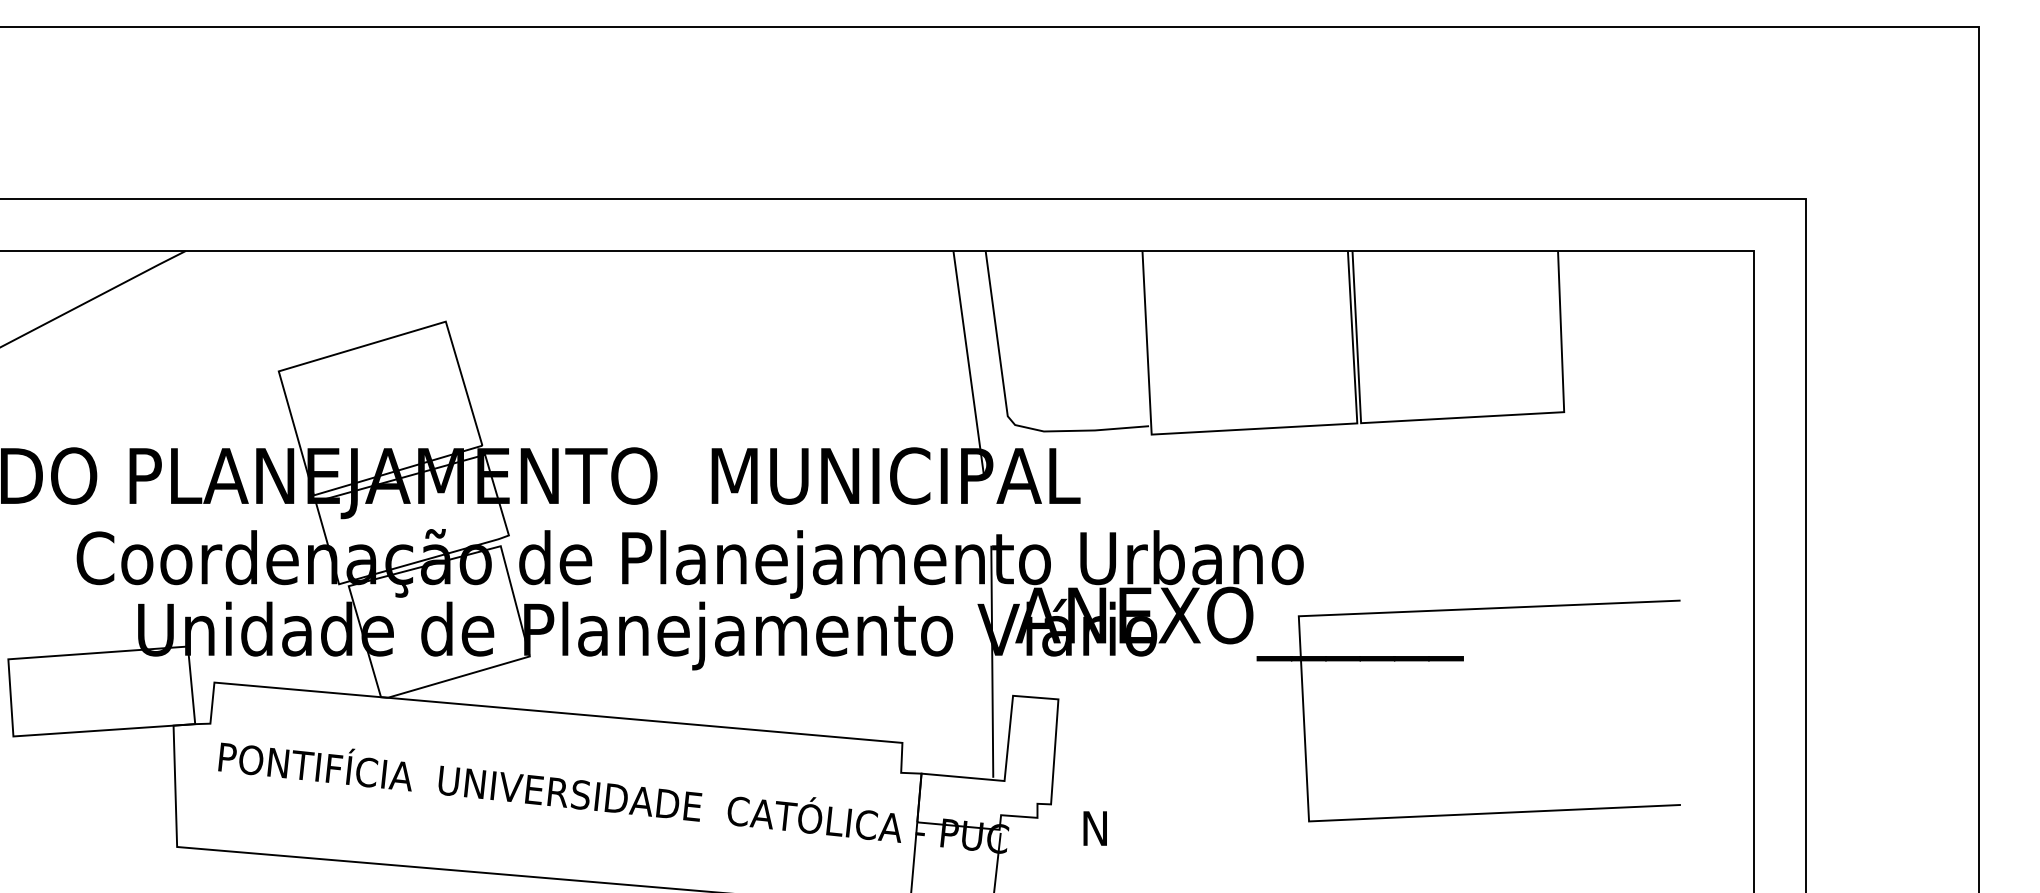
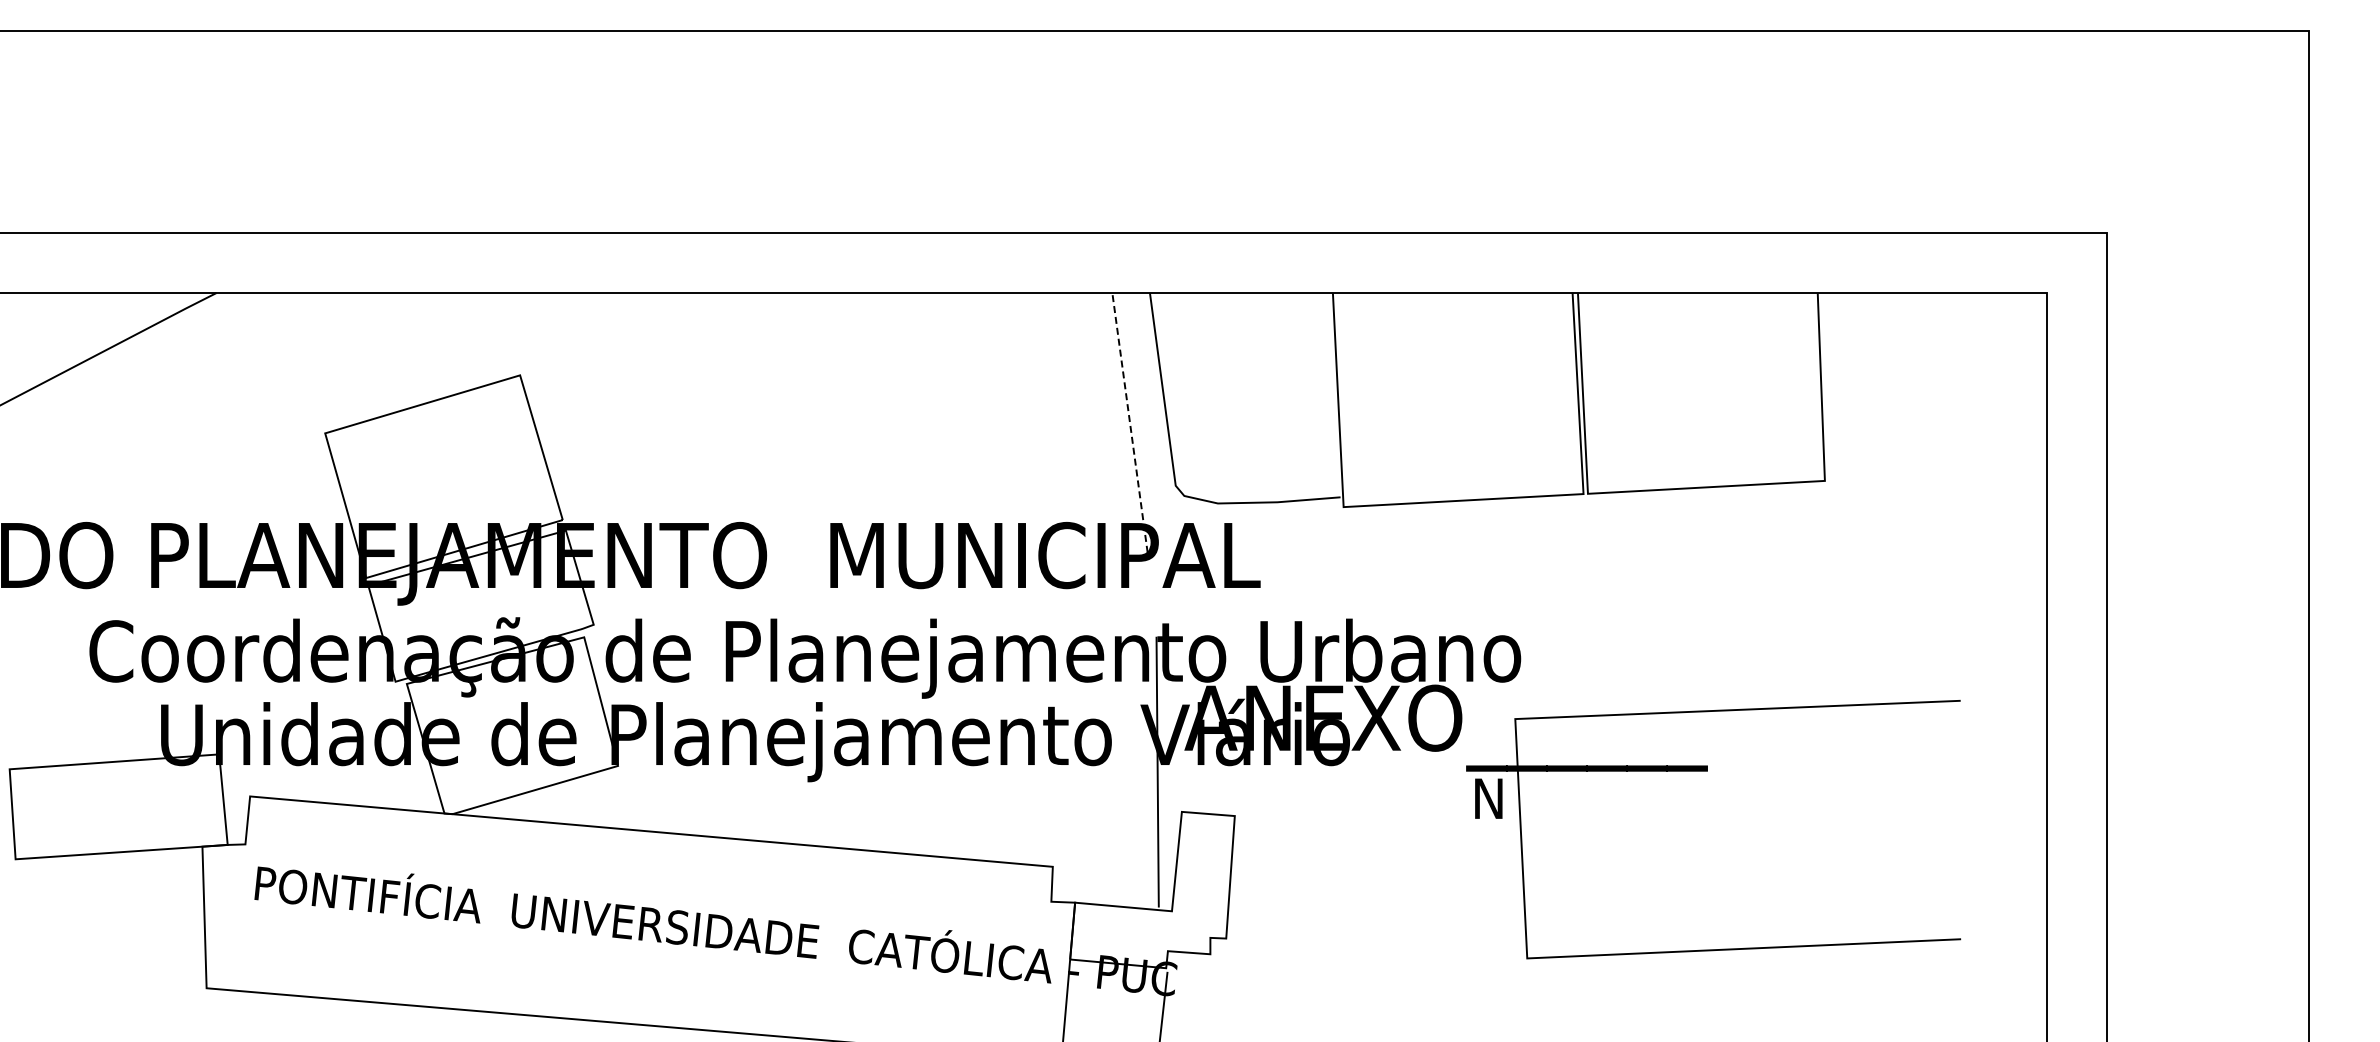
line: (968, 362) -> (1129, 422), solid -> dashed
text: (1094, 828) -> (1488, 798), moved

